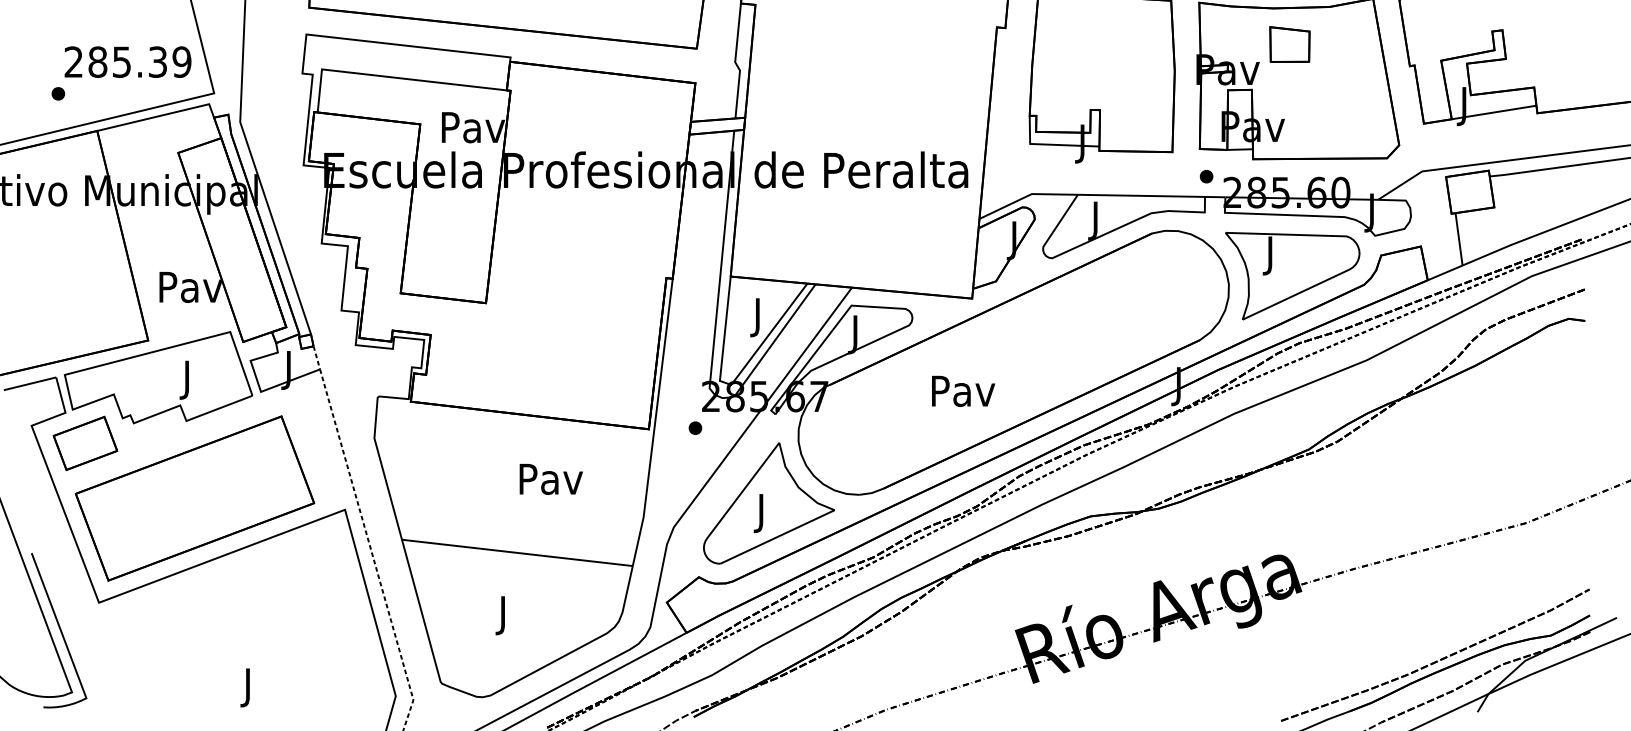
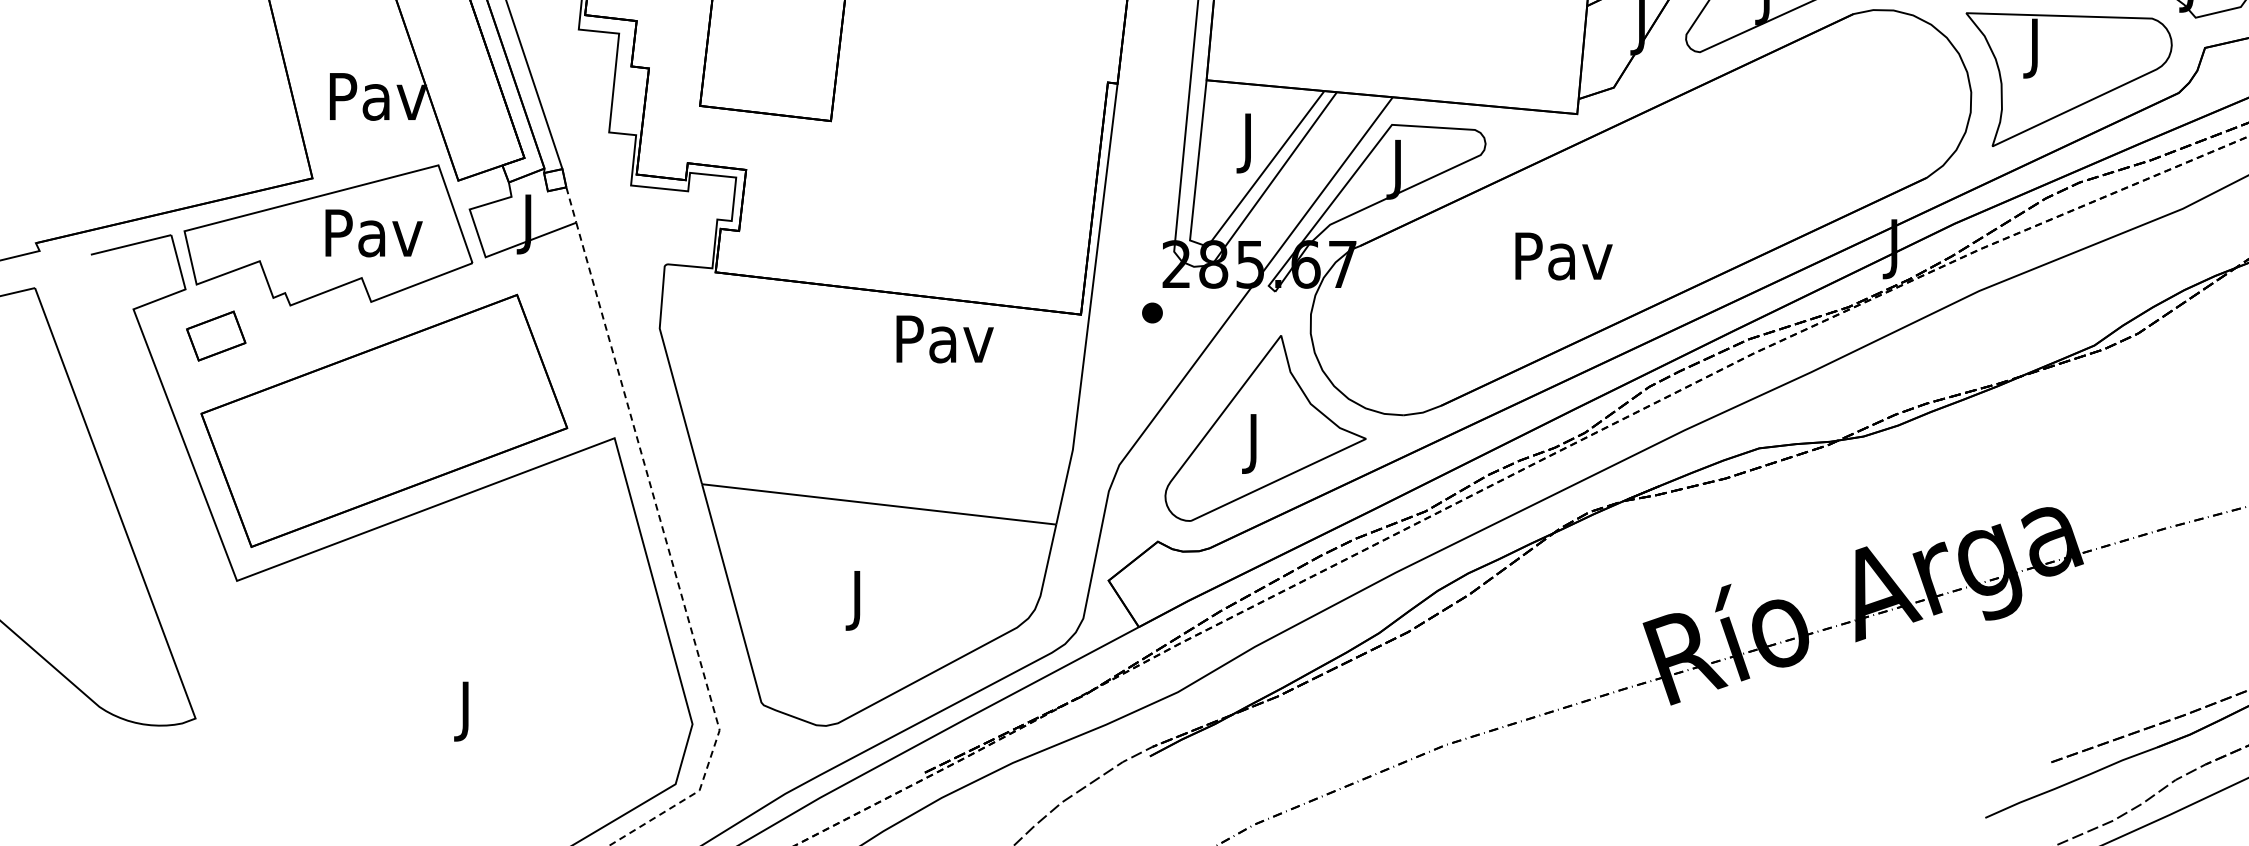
text: (187, 379) -> (372, 238), J -> Pav
part: (85, 442) -> (216, 334), size x0.6
text: (550, 479) -> (943, 339), moved
curve: (59, 630) -> (176, 623), removed

